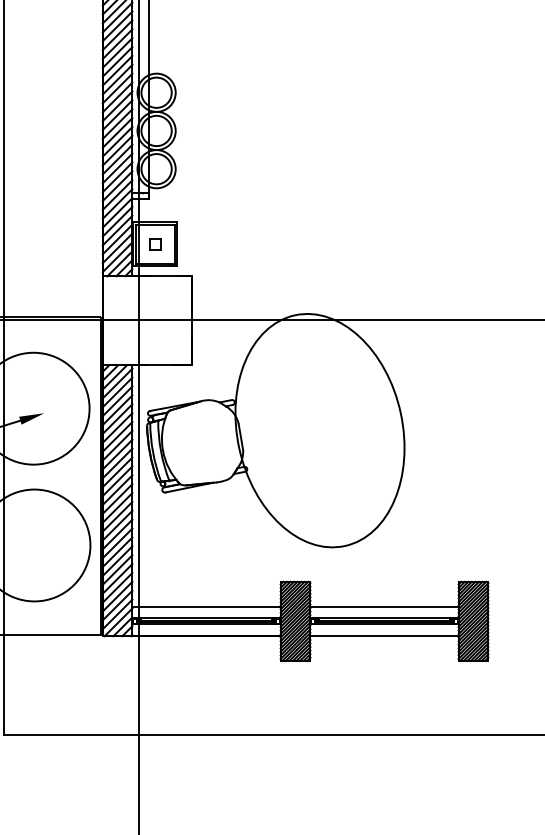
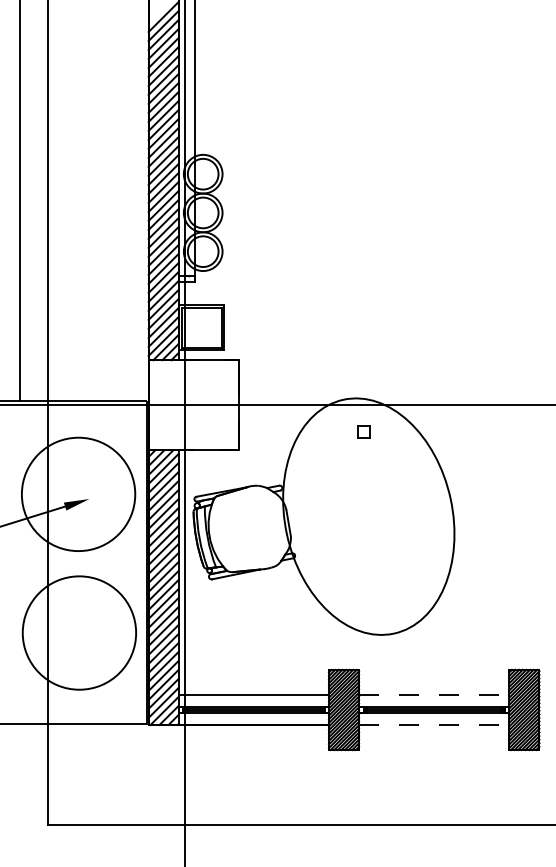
part: (154, 244) -> (363, 431), moved
line: (384, 606) -> (434, 694), solid -> dashed
line: (384, 635) -> (434, 724), solid -> dashed

